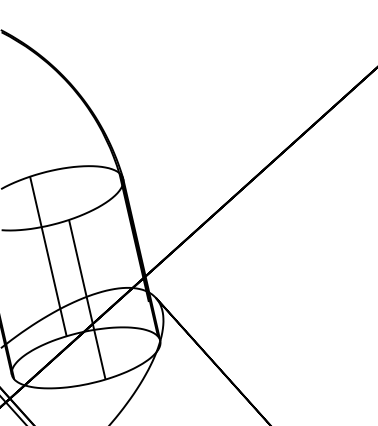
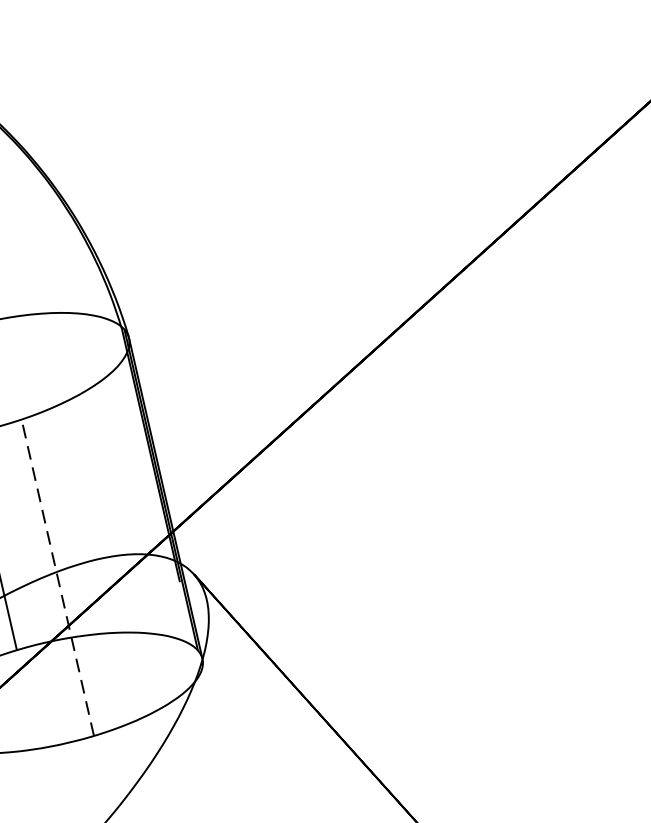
line: (87, 299) -> (58, 577), solid -> dashed

